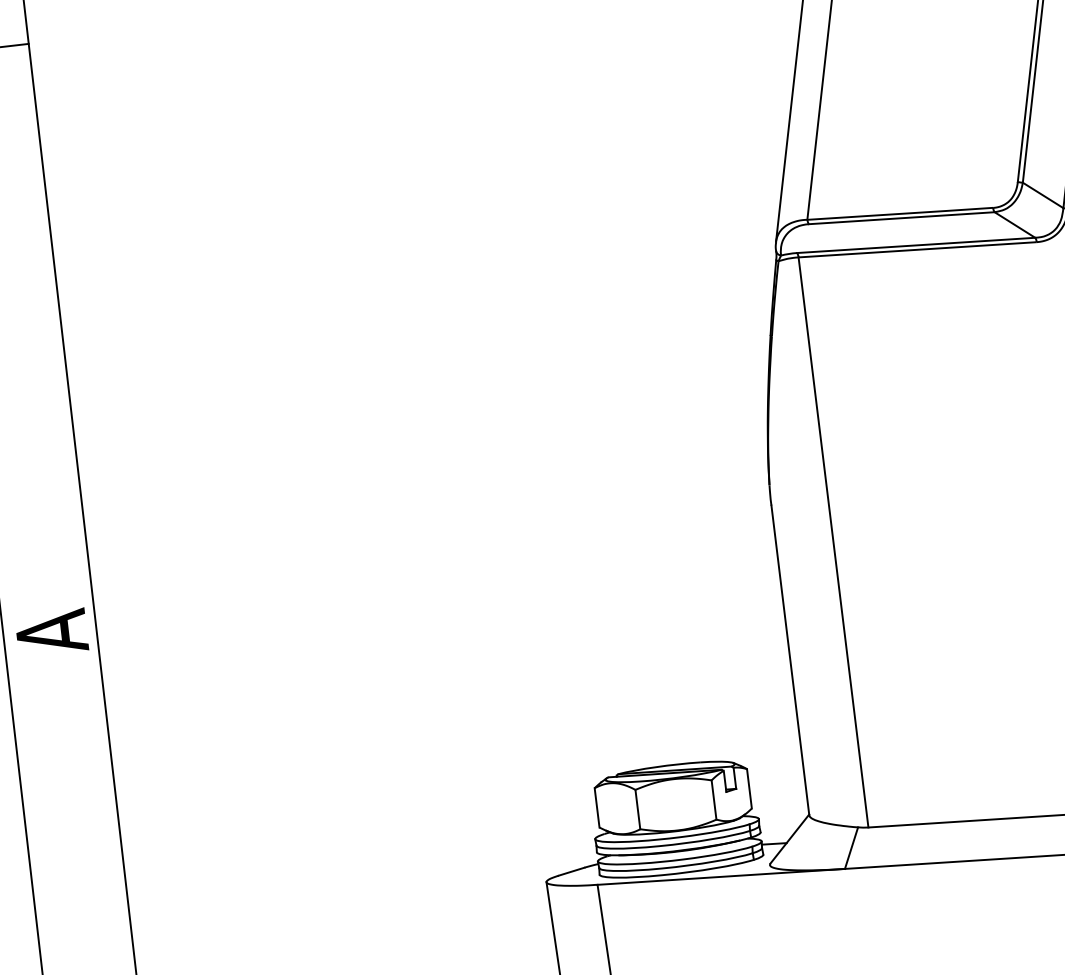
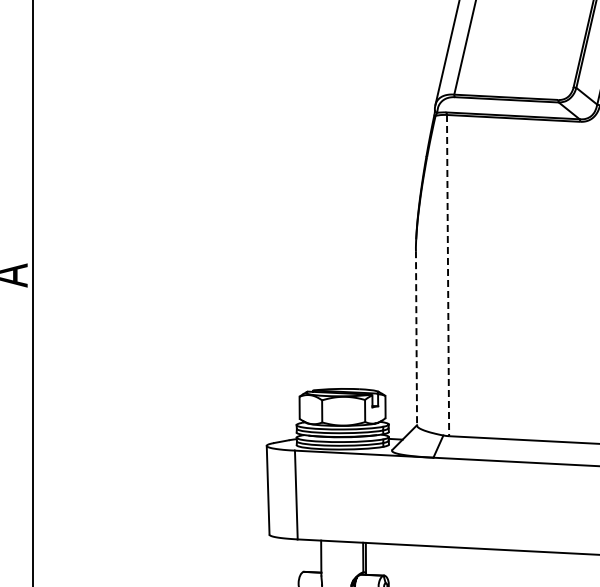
line: (834, 542) -> (448, 275), solid -> dashed
line: (790, 660) -> (416, 338), solid -> dashed

